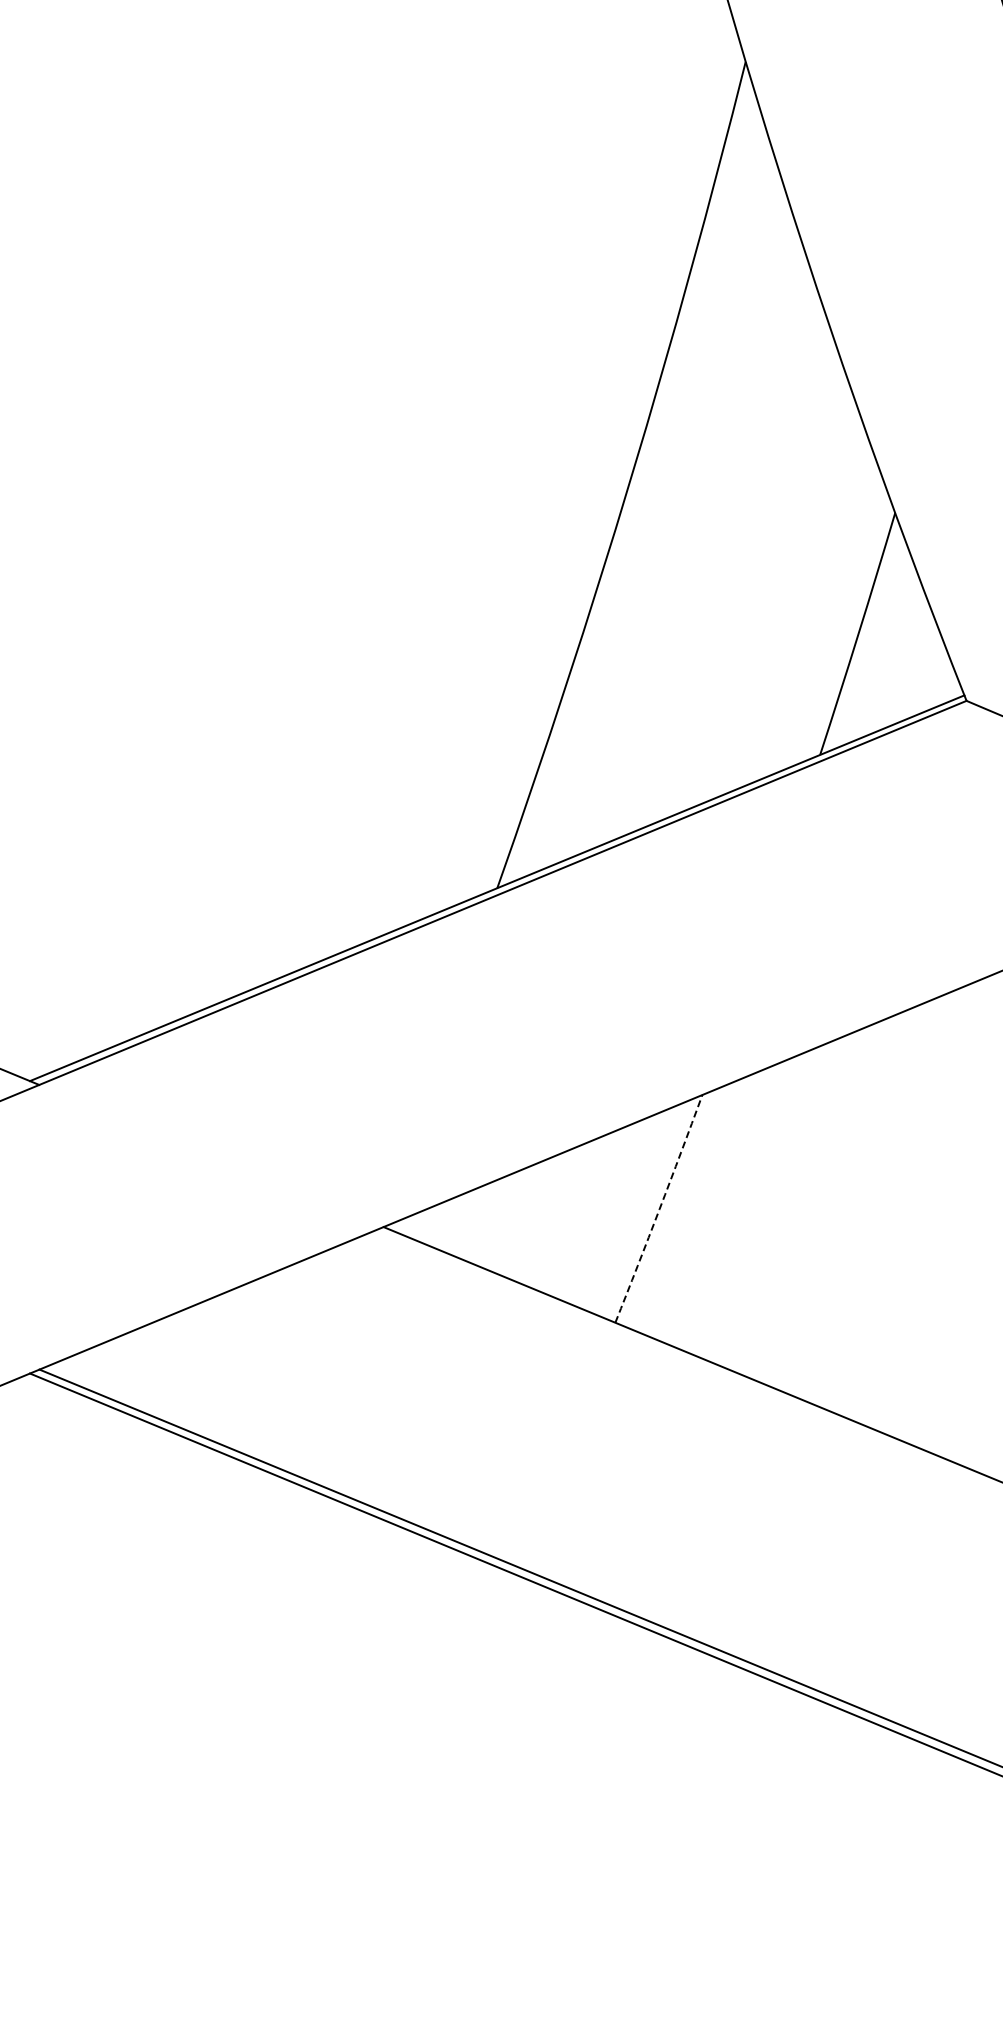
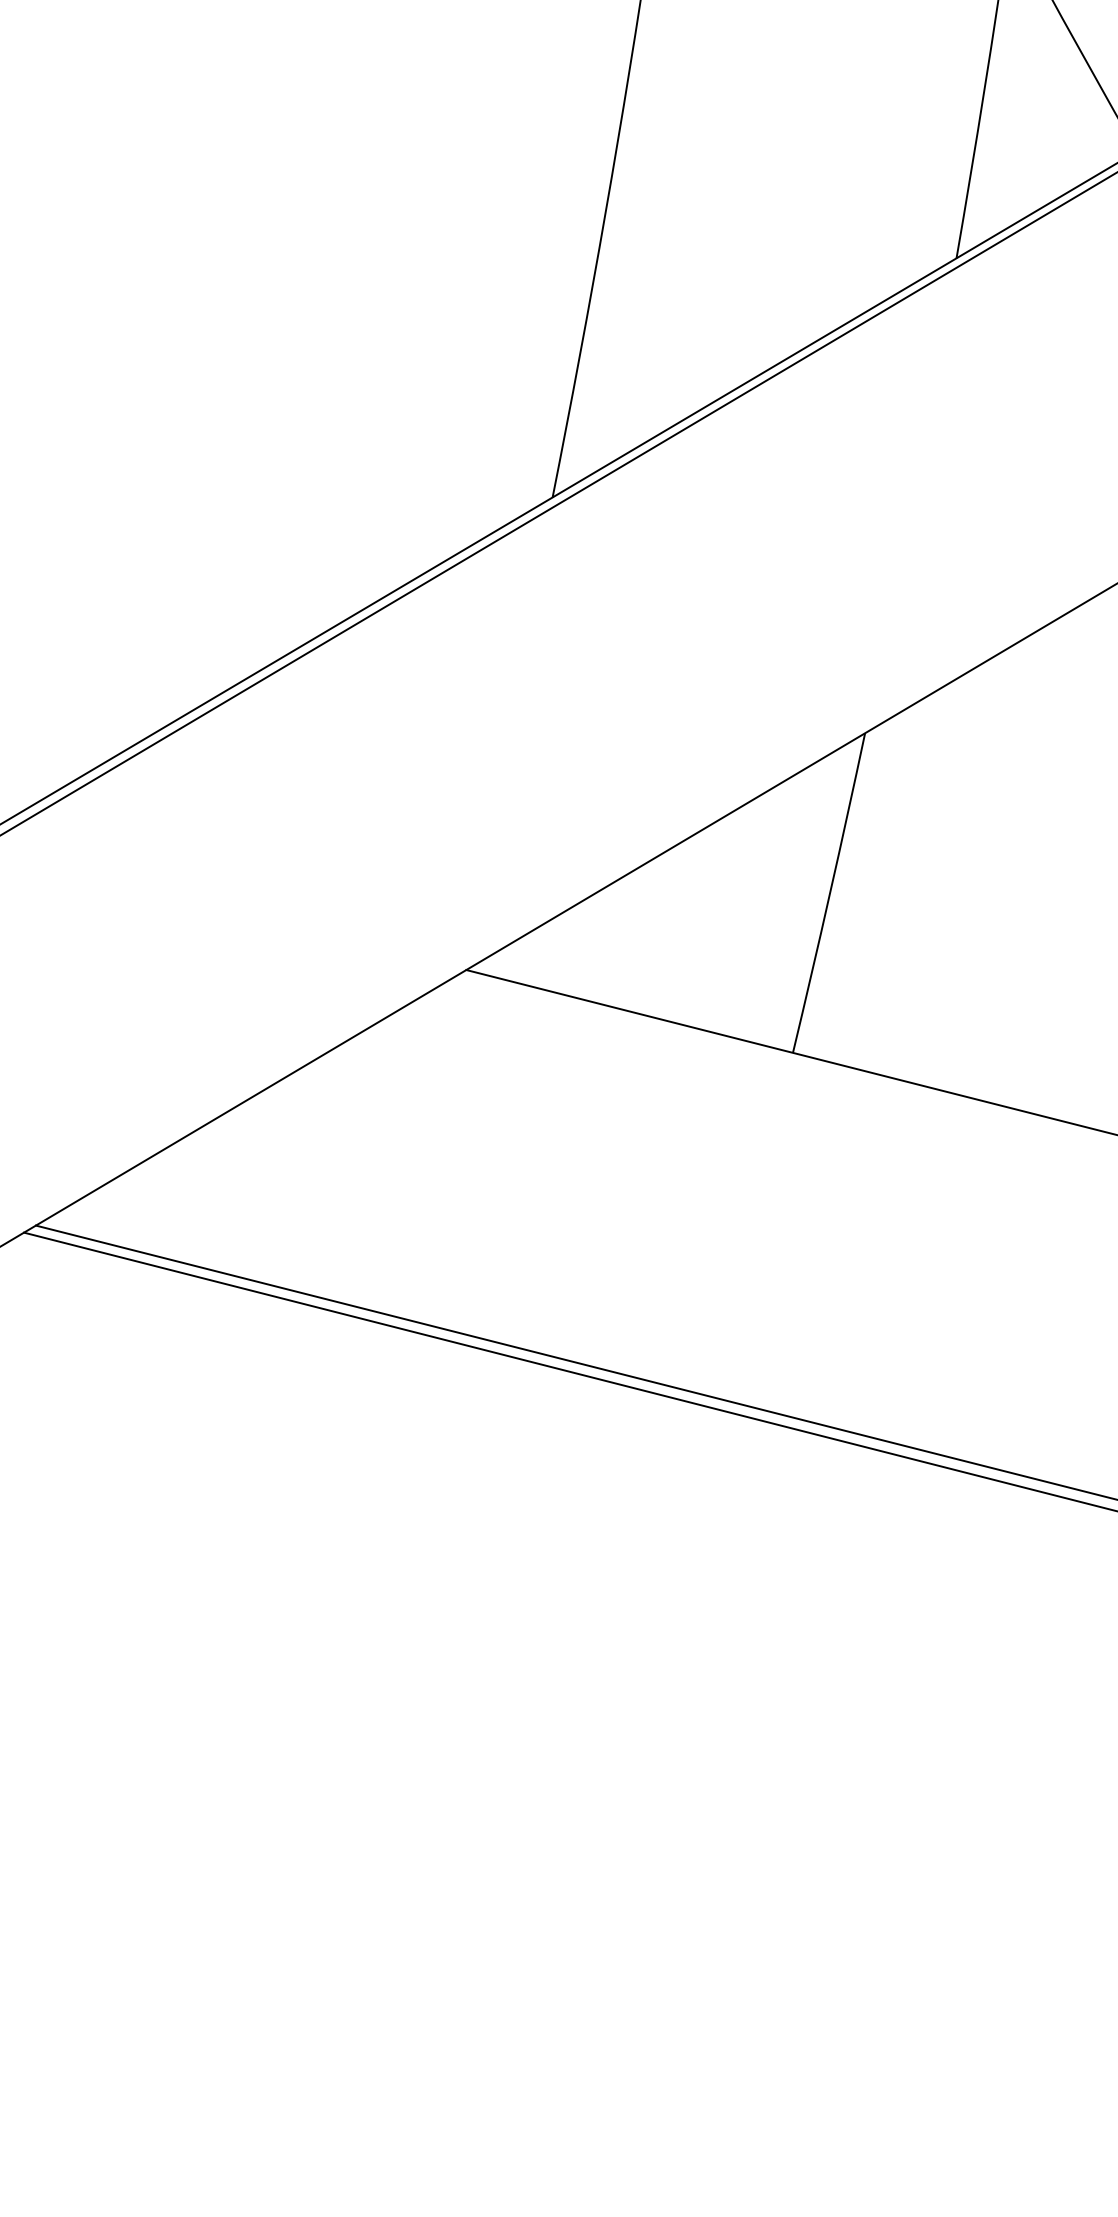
arc: (659, 1209) -> (829, 893), dashed -> solid

